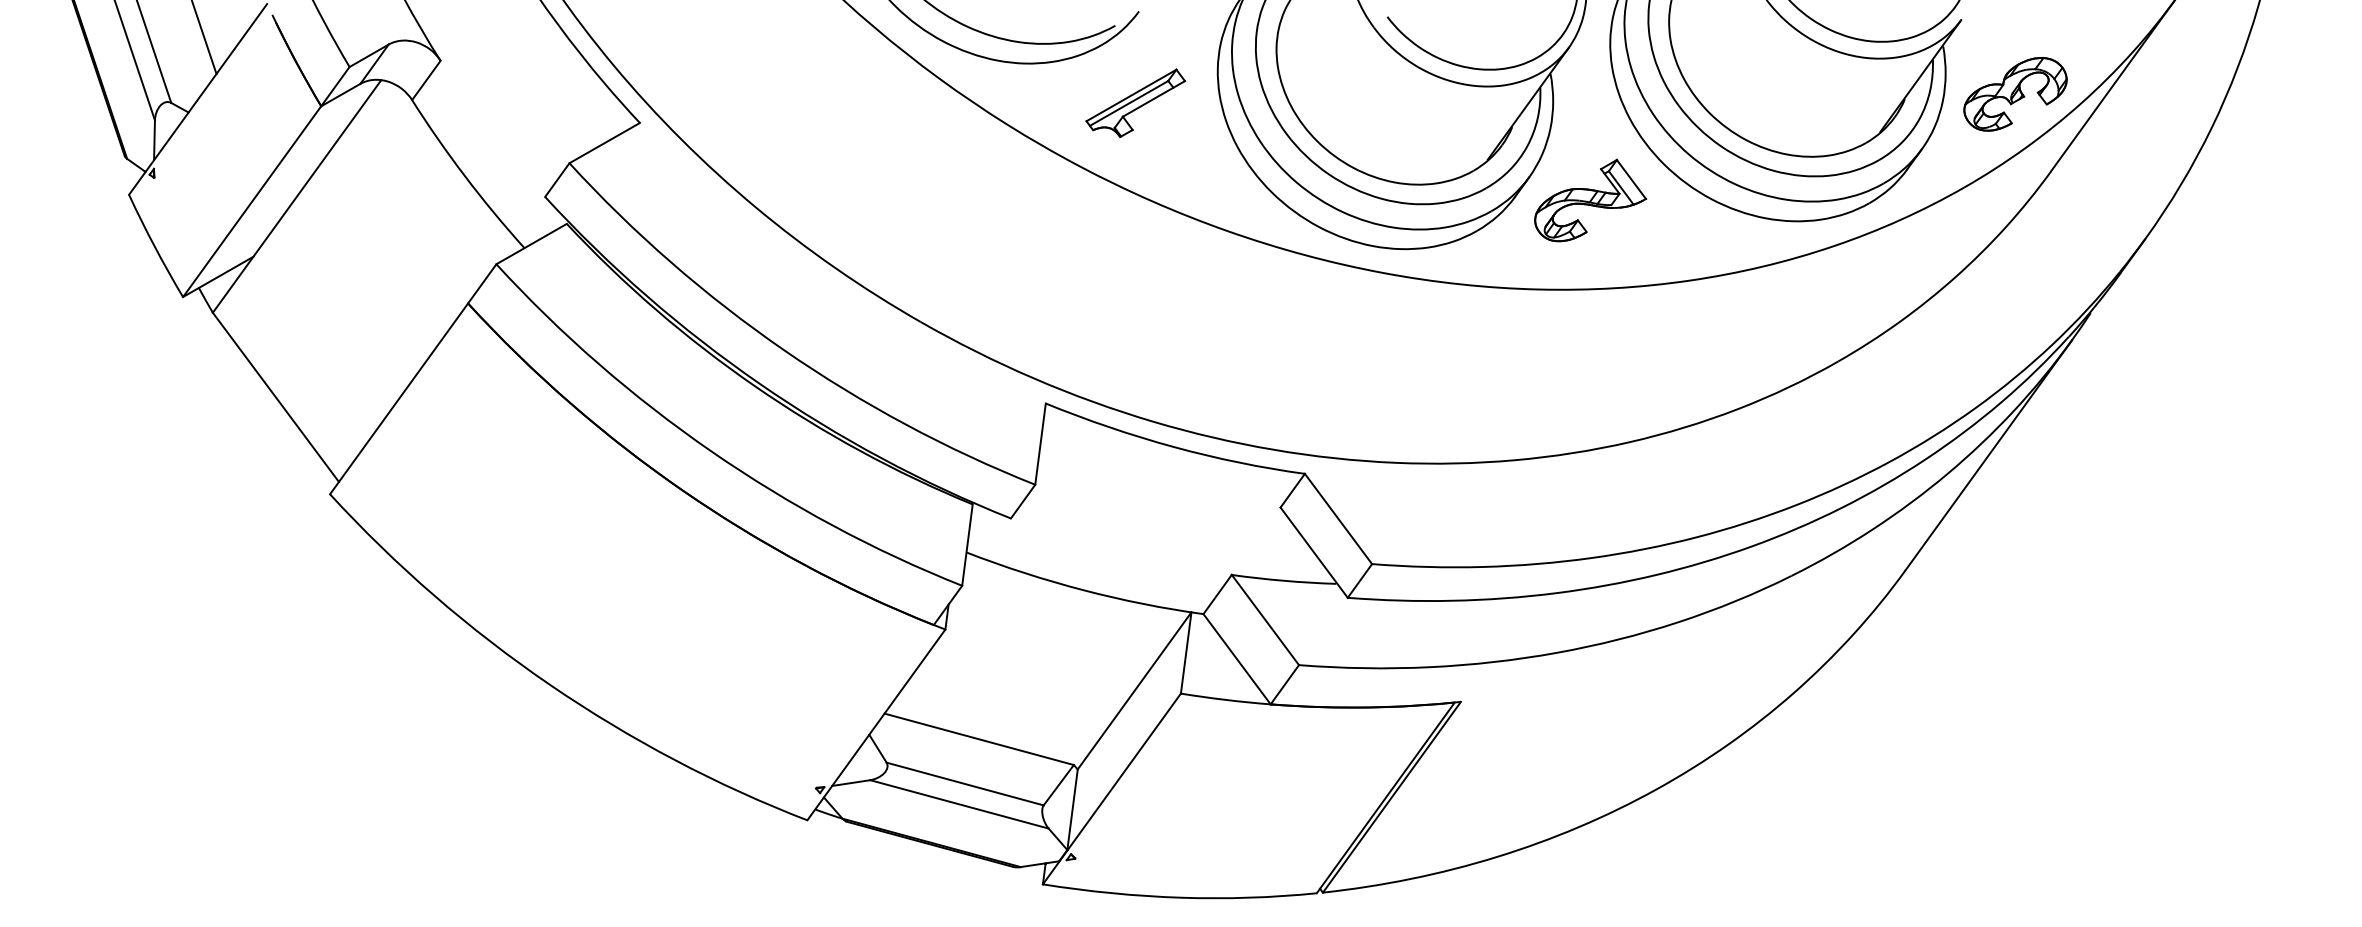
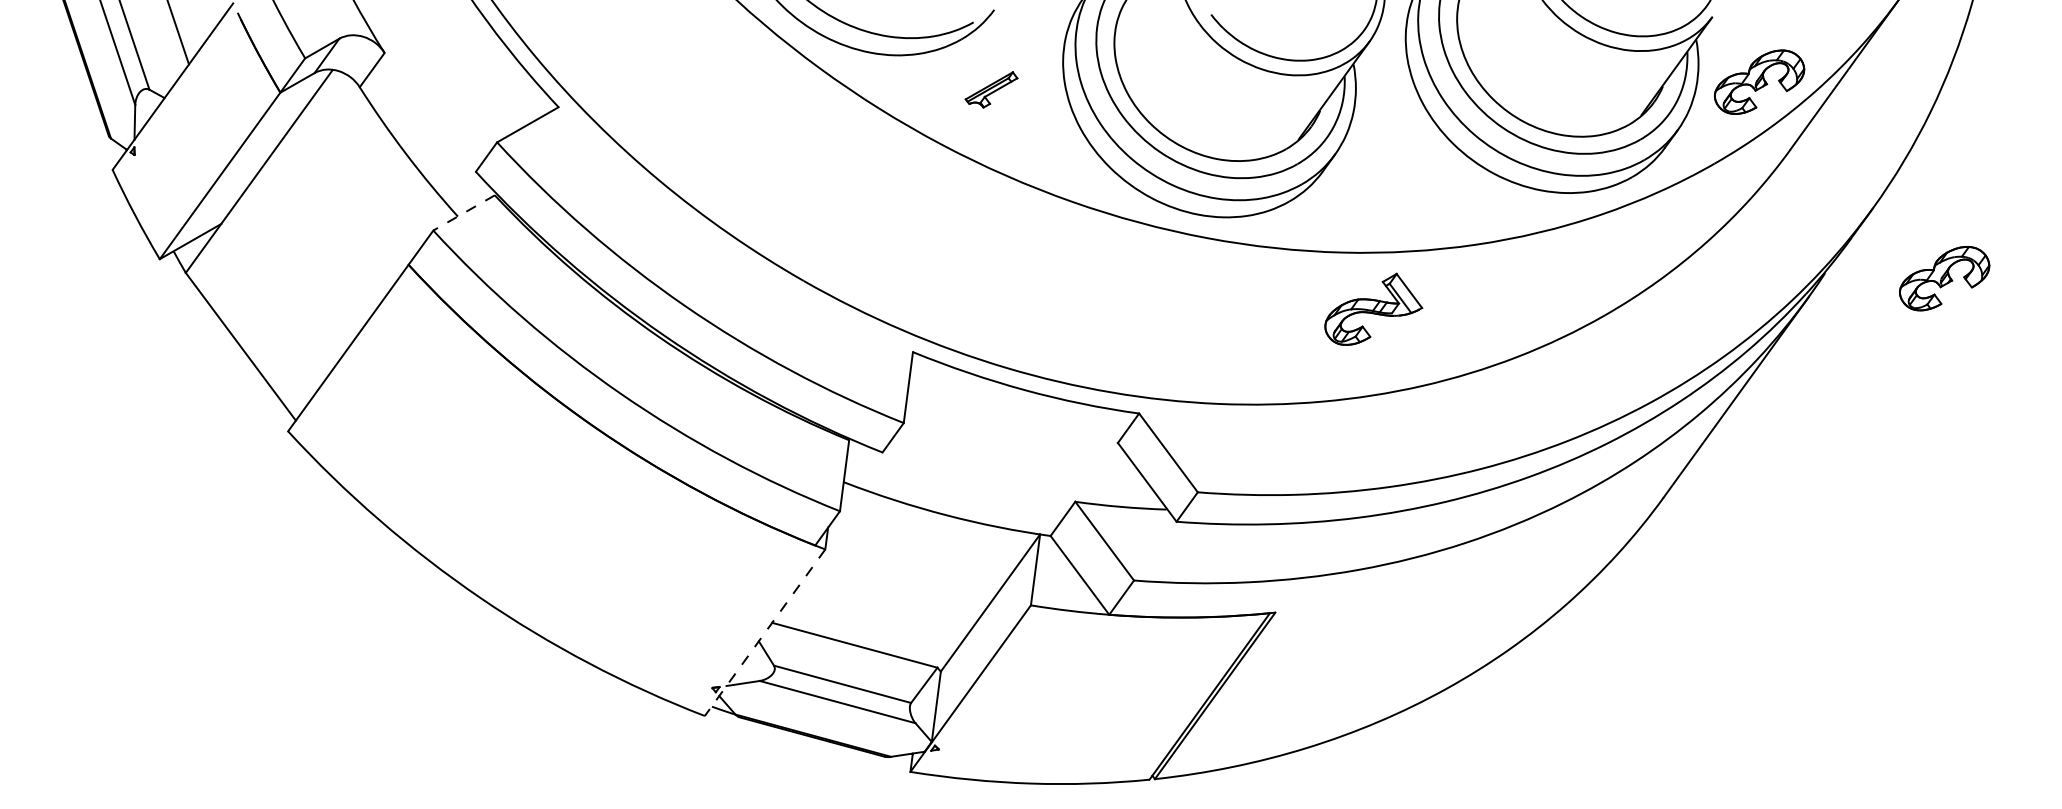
part: (1135, 102) -> (991, 89), size x0.6
part: (1590, 200) -> (1373, 309), moved
line: (531, 244) -> (463, 213), solid -> dashed
part: (2227, 319) -> (1944, 278), added
line: (876, 724) -> (765, 632), solid -> dashed

